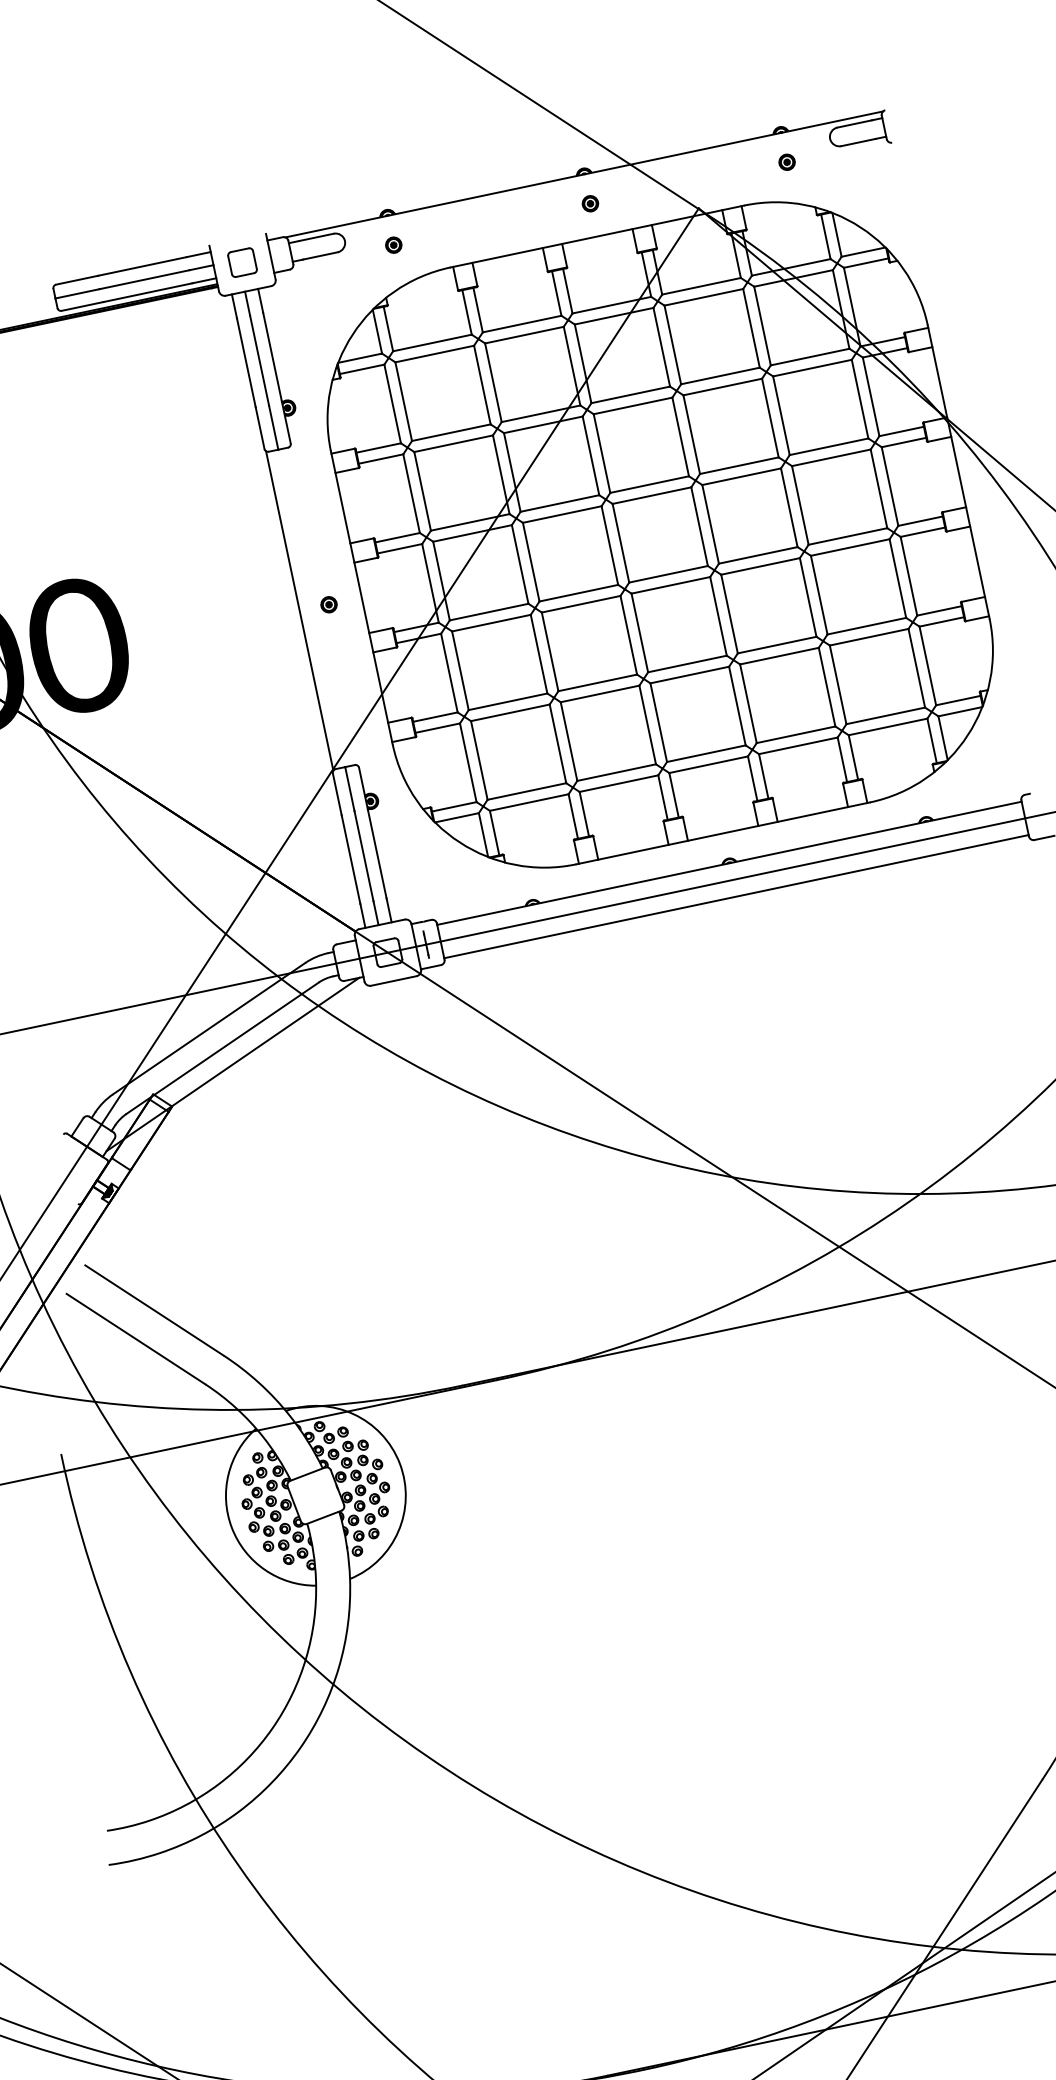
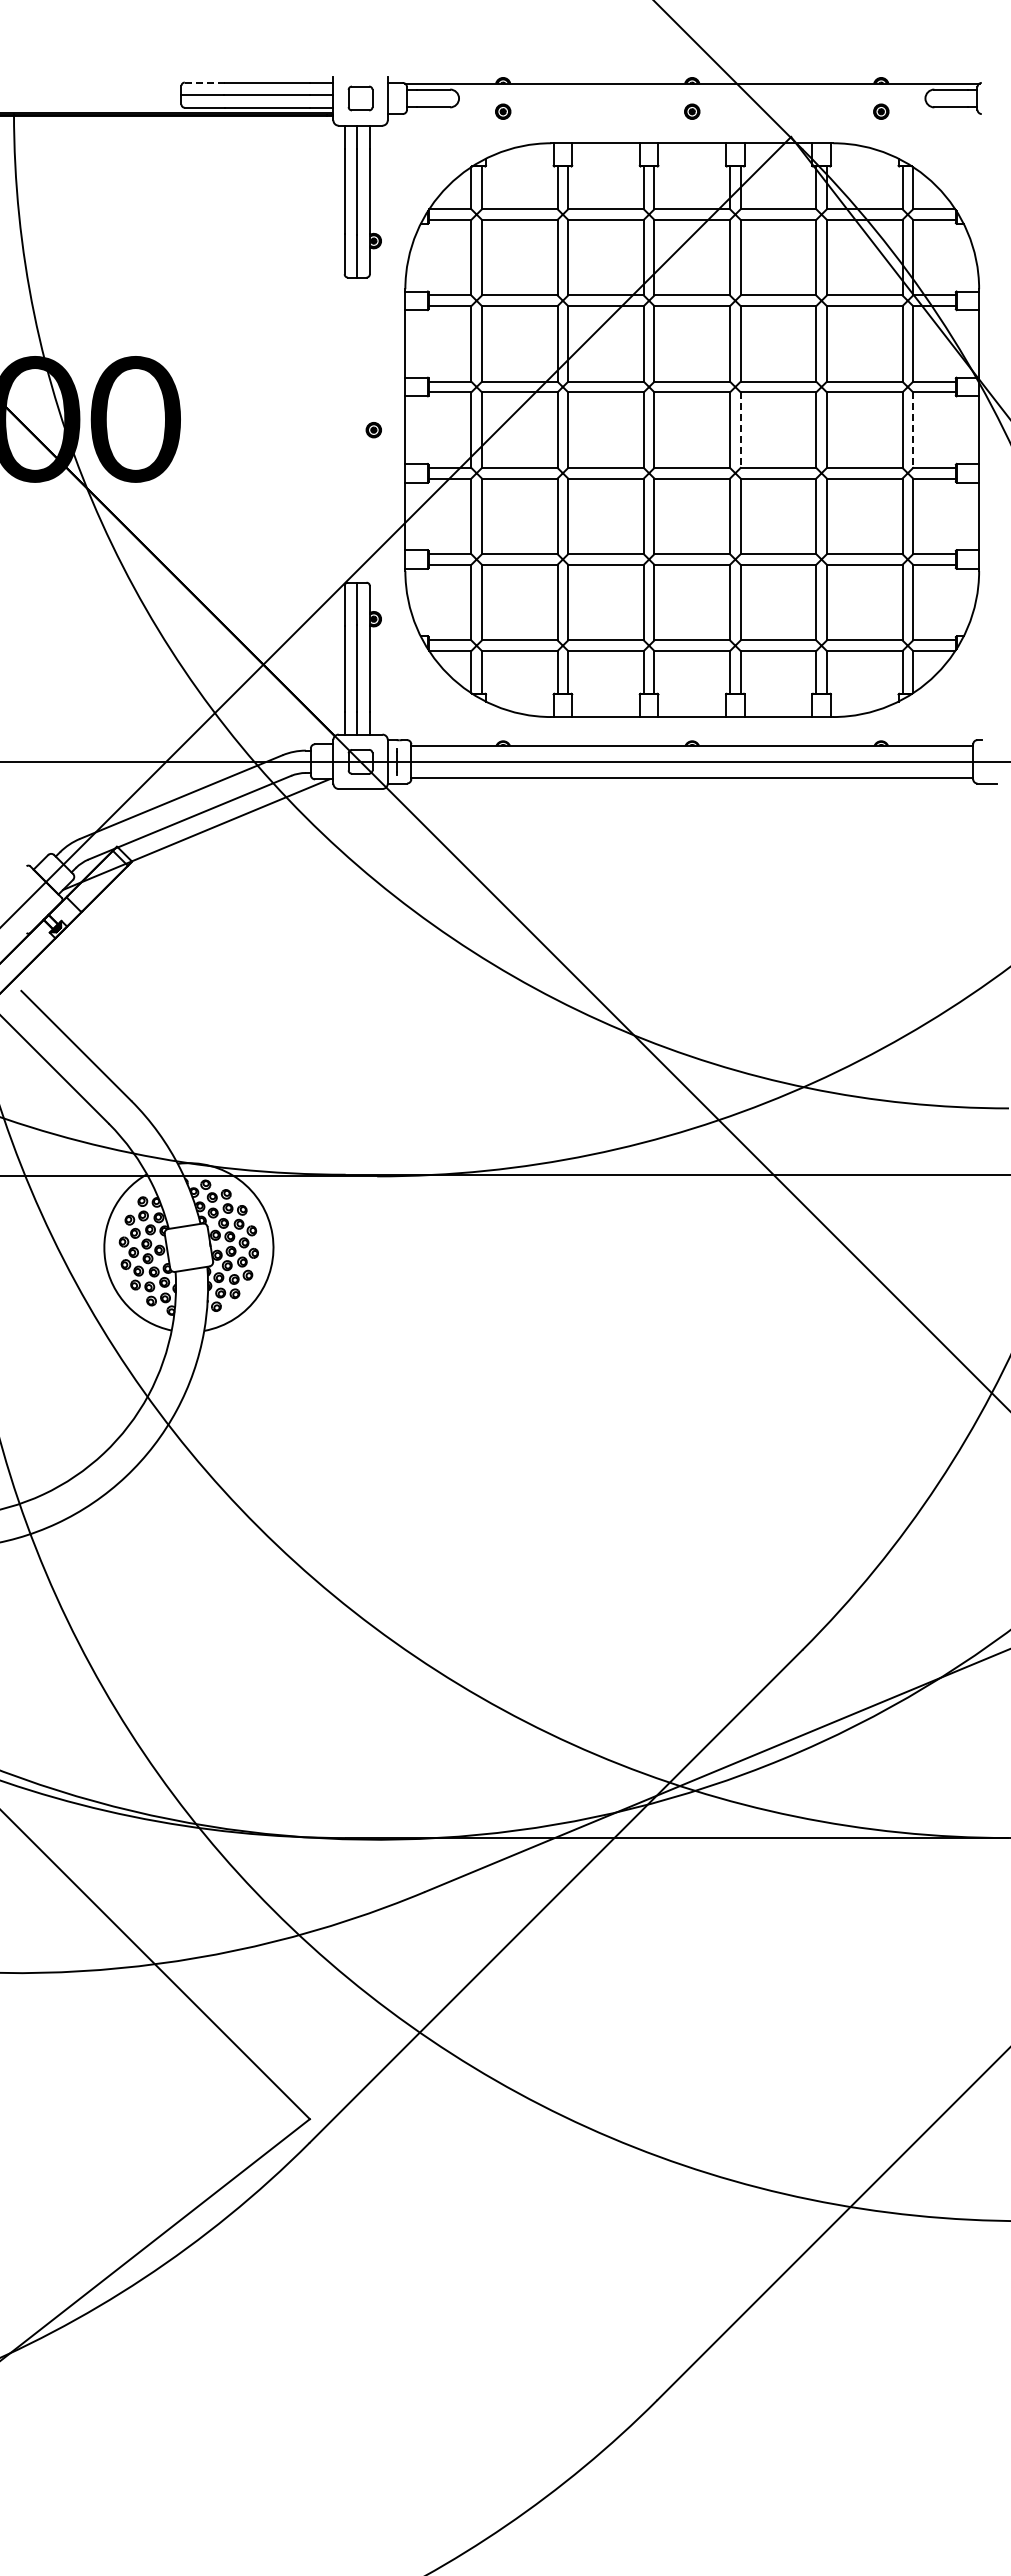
line: (77, 280) -> (205, 82), solid -> dashed
line: (890, 486) -> (913, 430), solid -> dashed
line: (710, 524) -> (740, 430), solid -> dashed
line: (299, 610) -> (345, 429), removed

